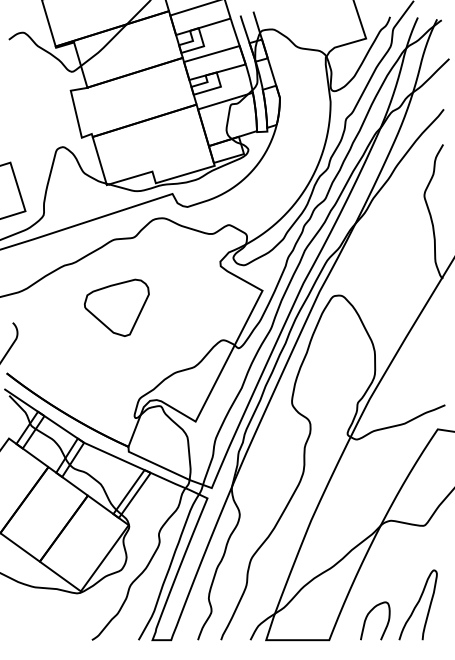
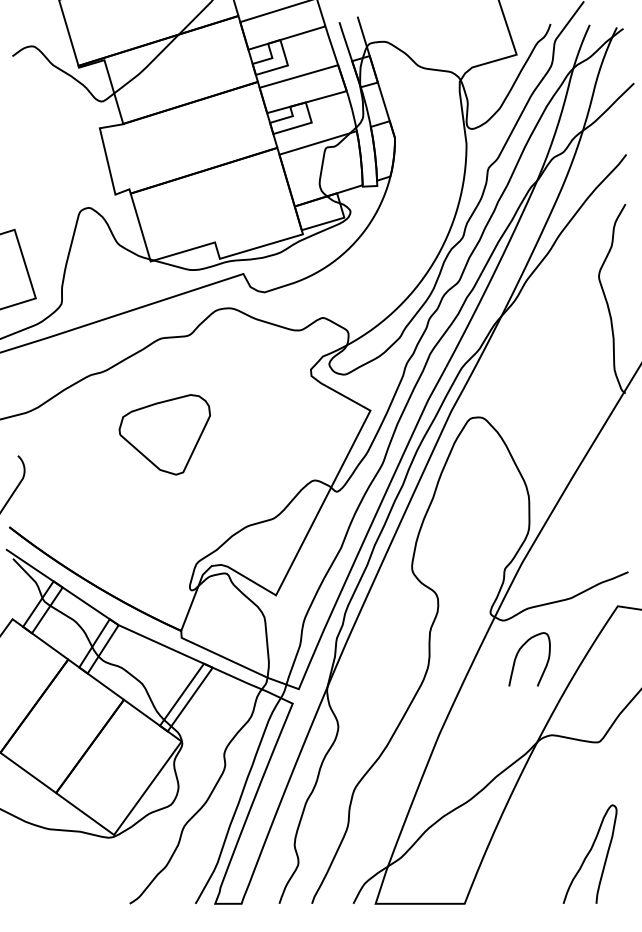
curve: (369, 614) -> (521, 650), moved

